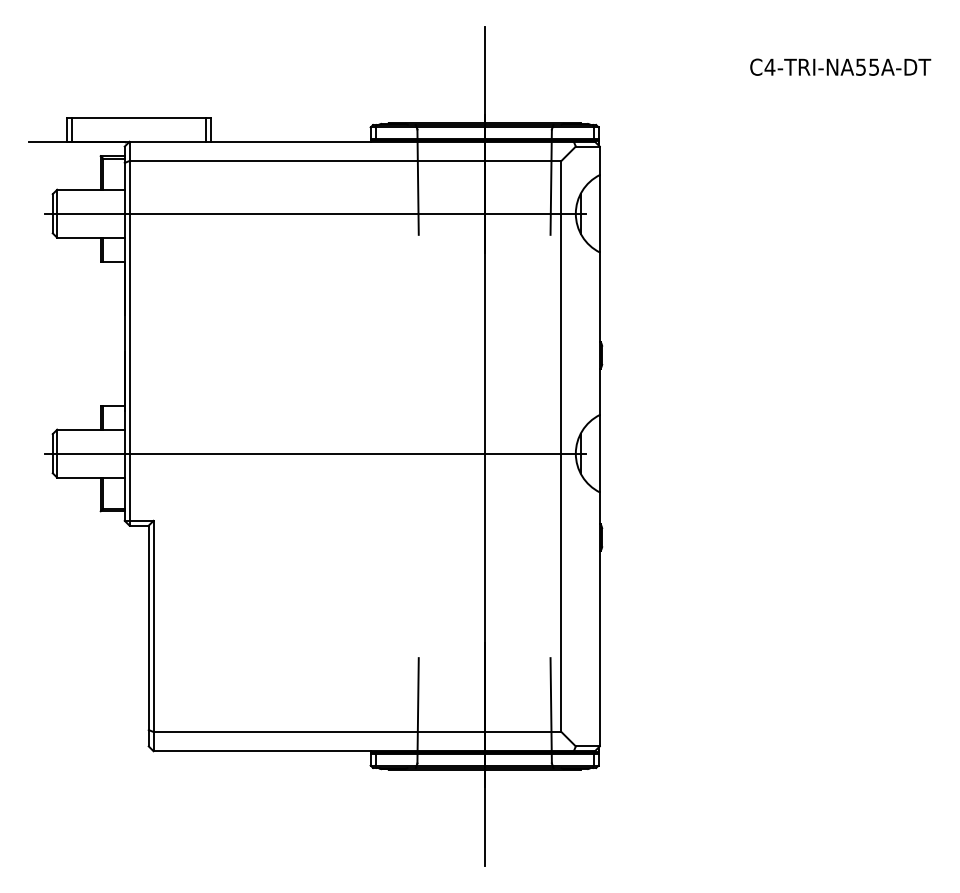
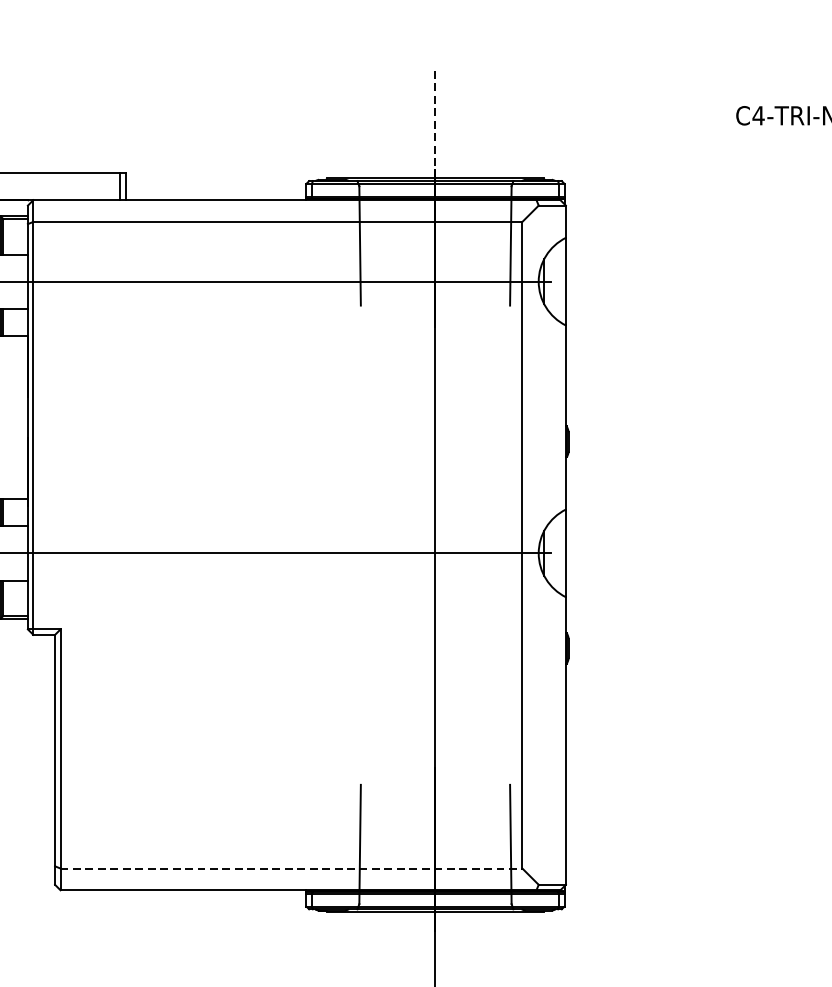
line: (484, 74) -> (435, 123), solid -> dashed
line: (357, 732) -> (291, 869), solid -> dashed

